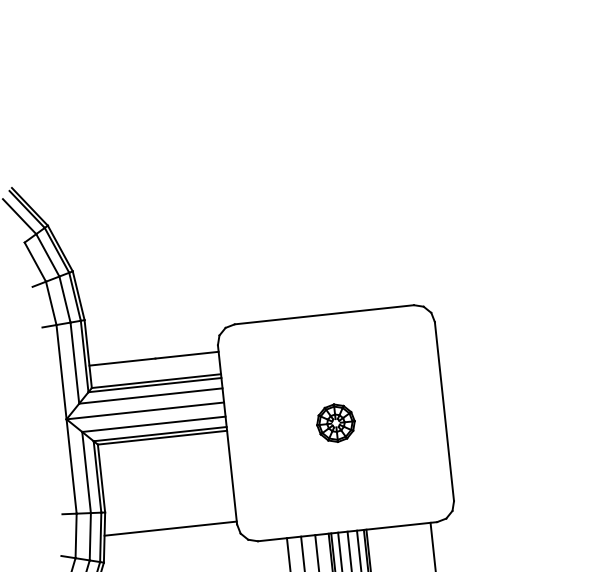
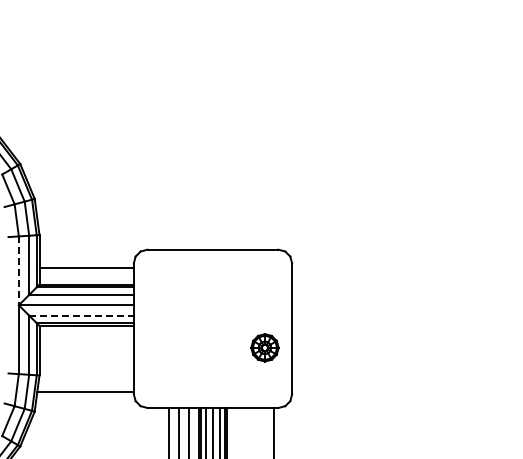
line: (61, 373) -> (18, 271), solid -> dashed
part: (335, 422) -> (264, 347), moved
line: (155, 424) -> (82, 315), solid -> dashed

